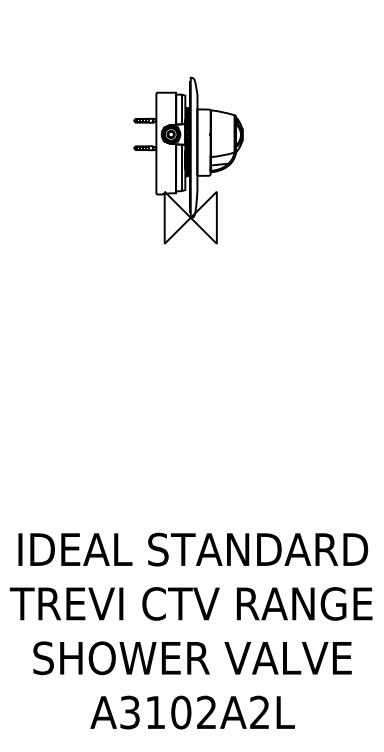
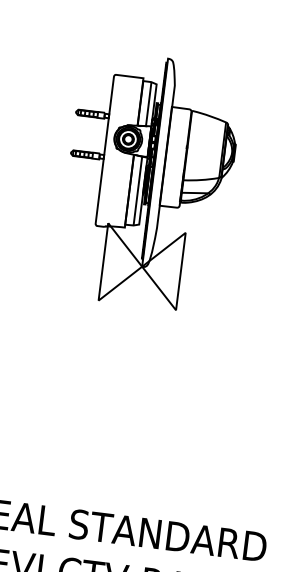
part: (188, 160) -> (149, 181), size x1.67

